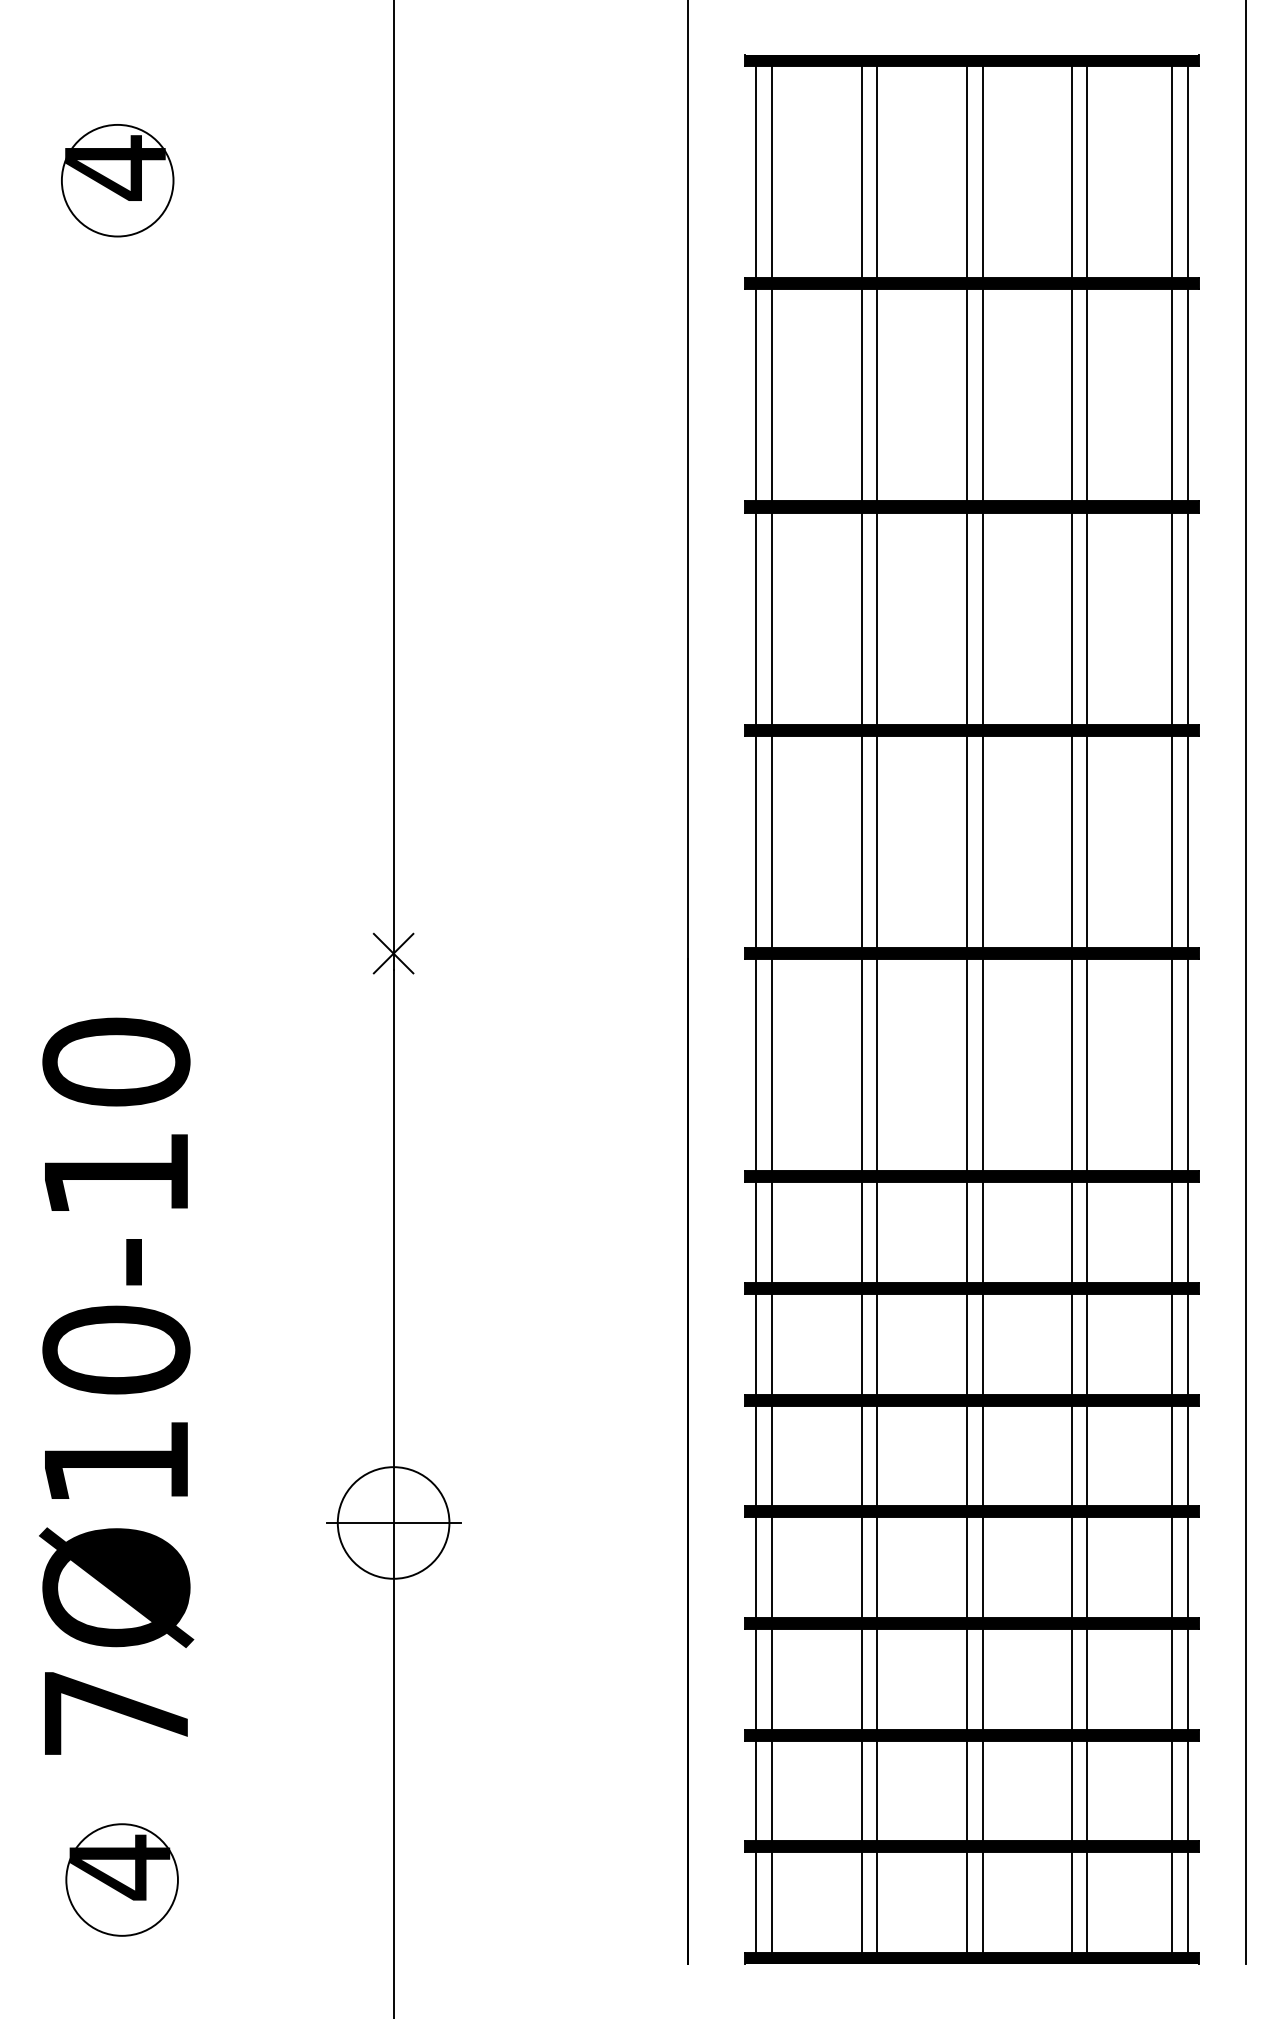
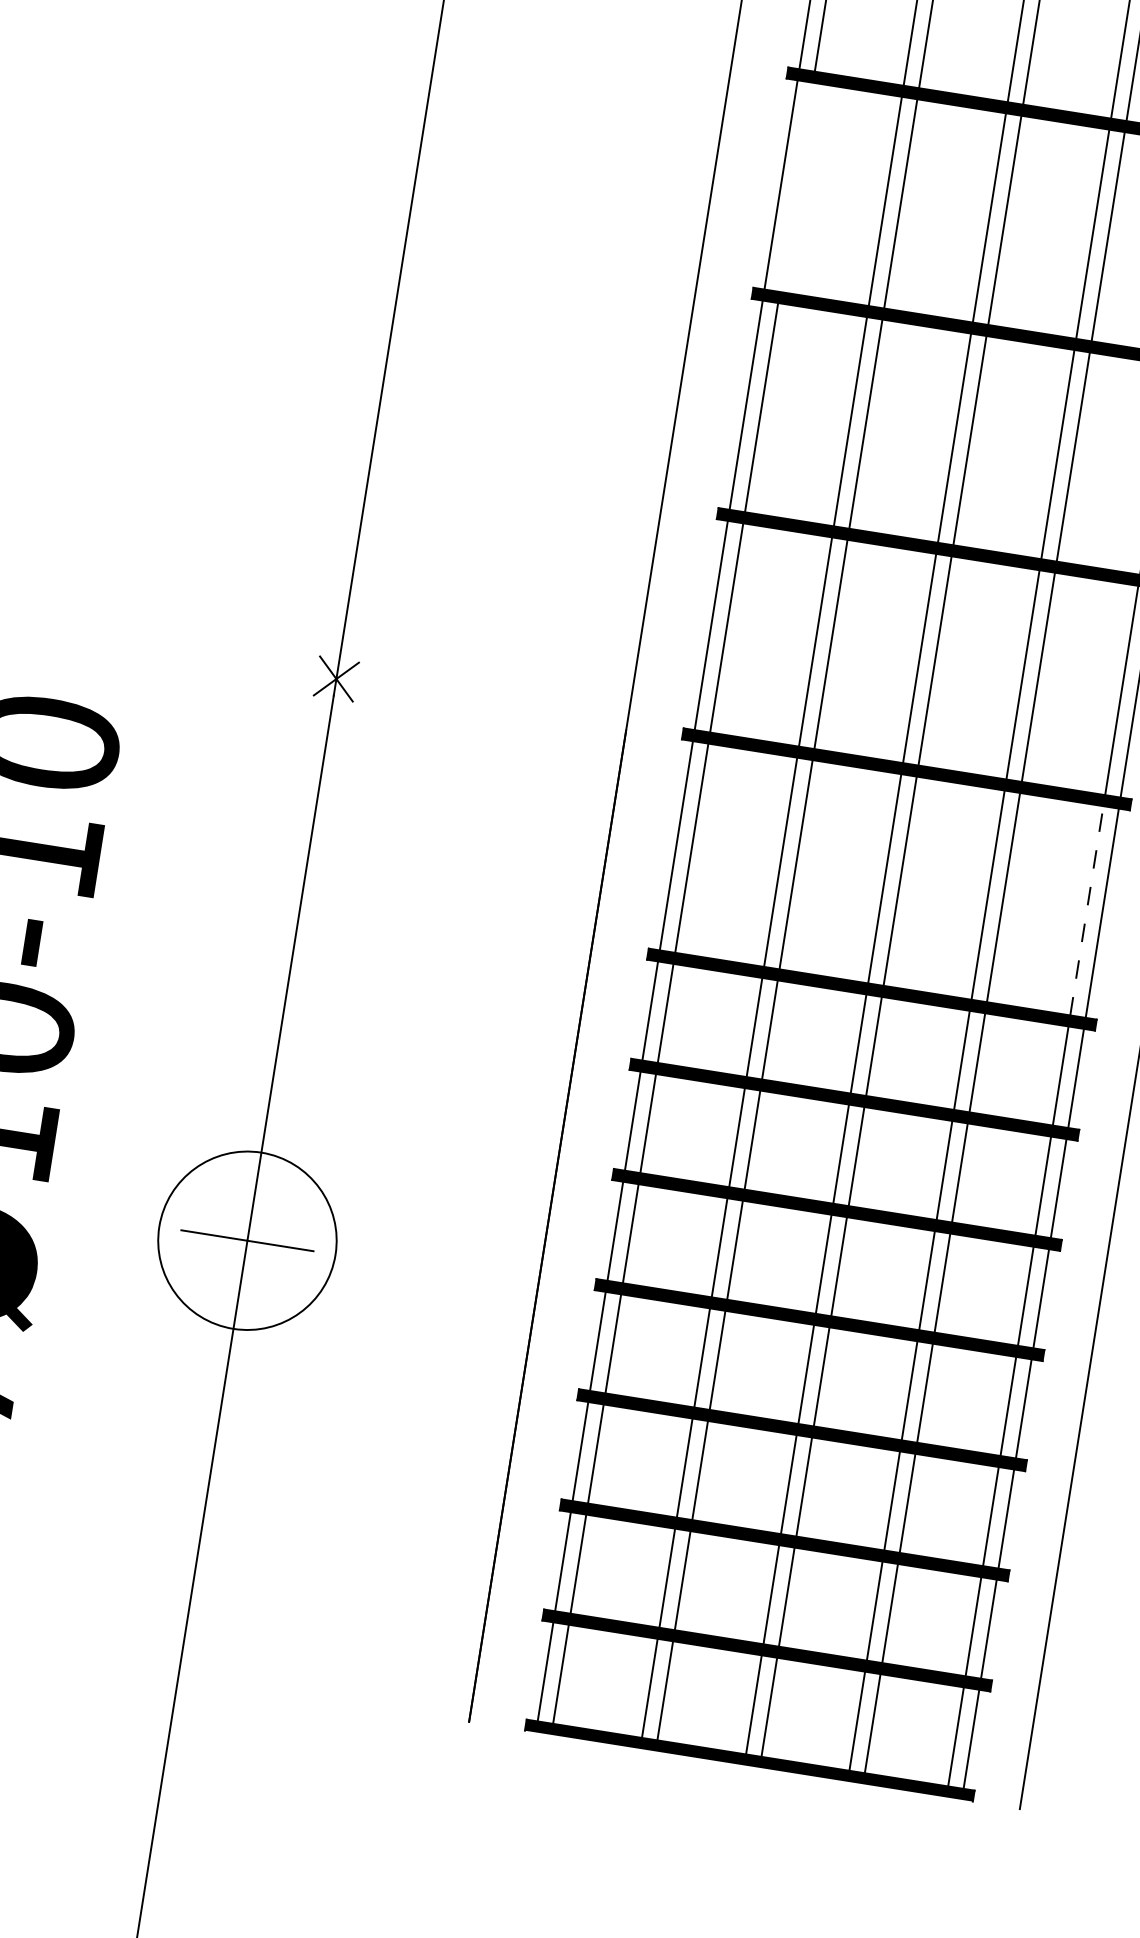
line: (771, 395) -> (796, 187), removed
line: (1171, 1064) -> (1086, 909), solid -> dashed
circle: (393, 1522) -> (247, 1240), size x1.6

